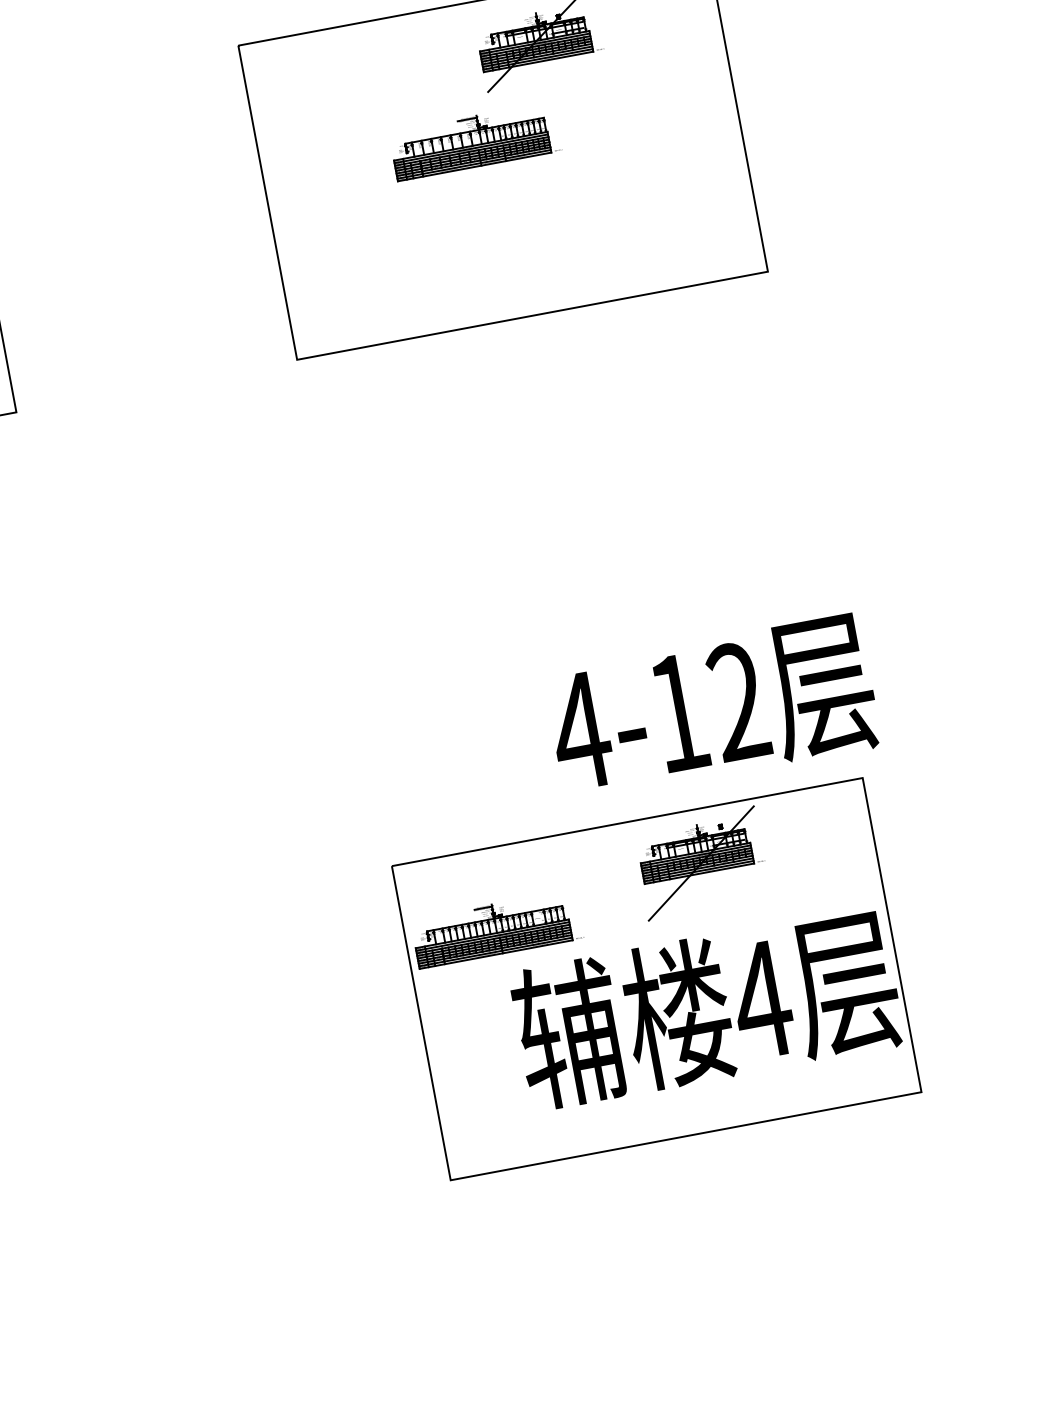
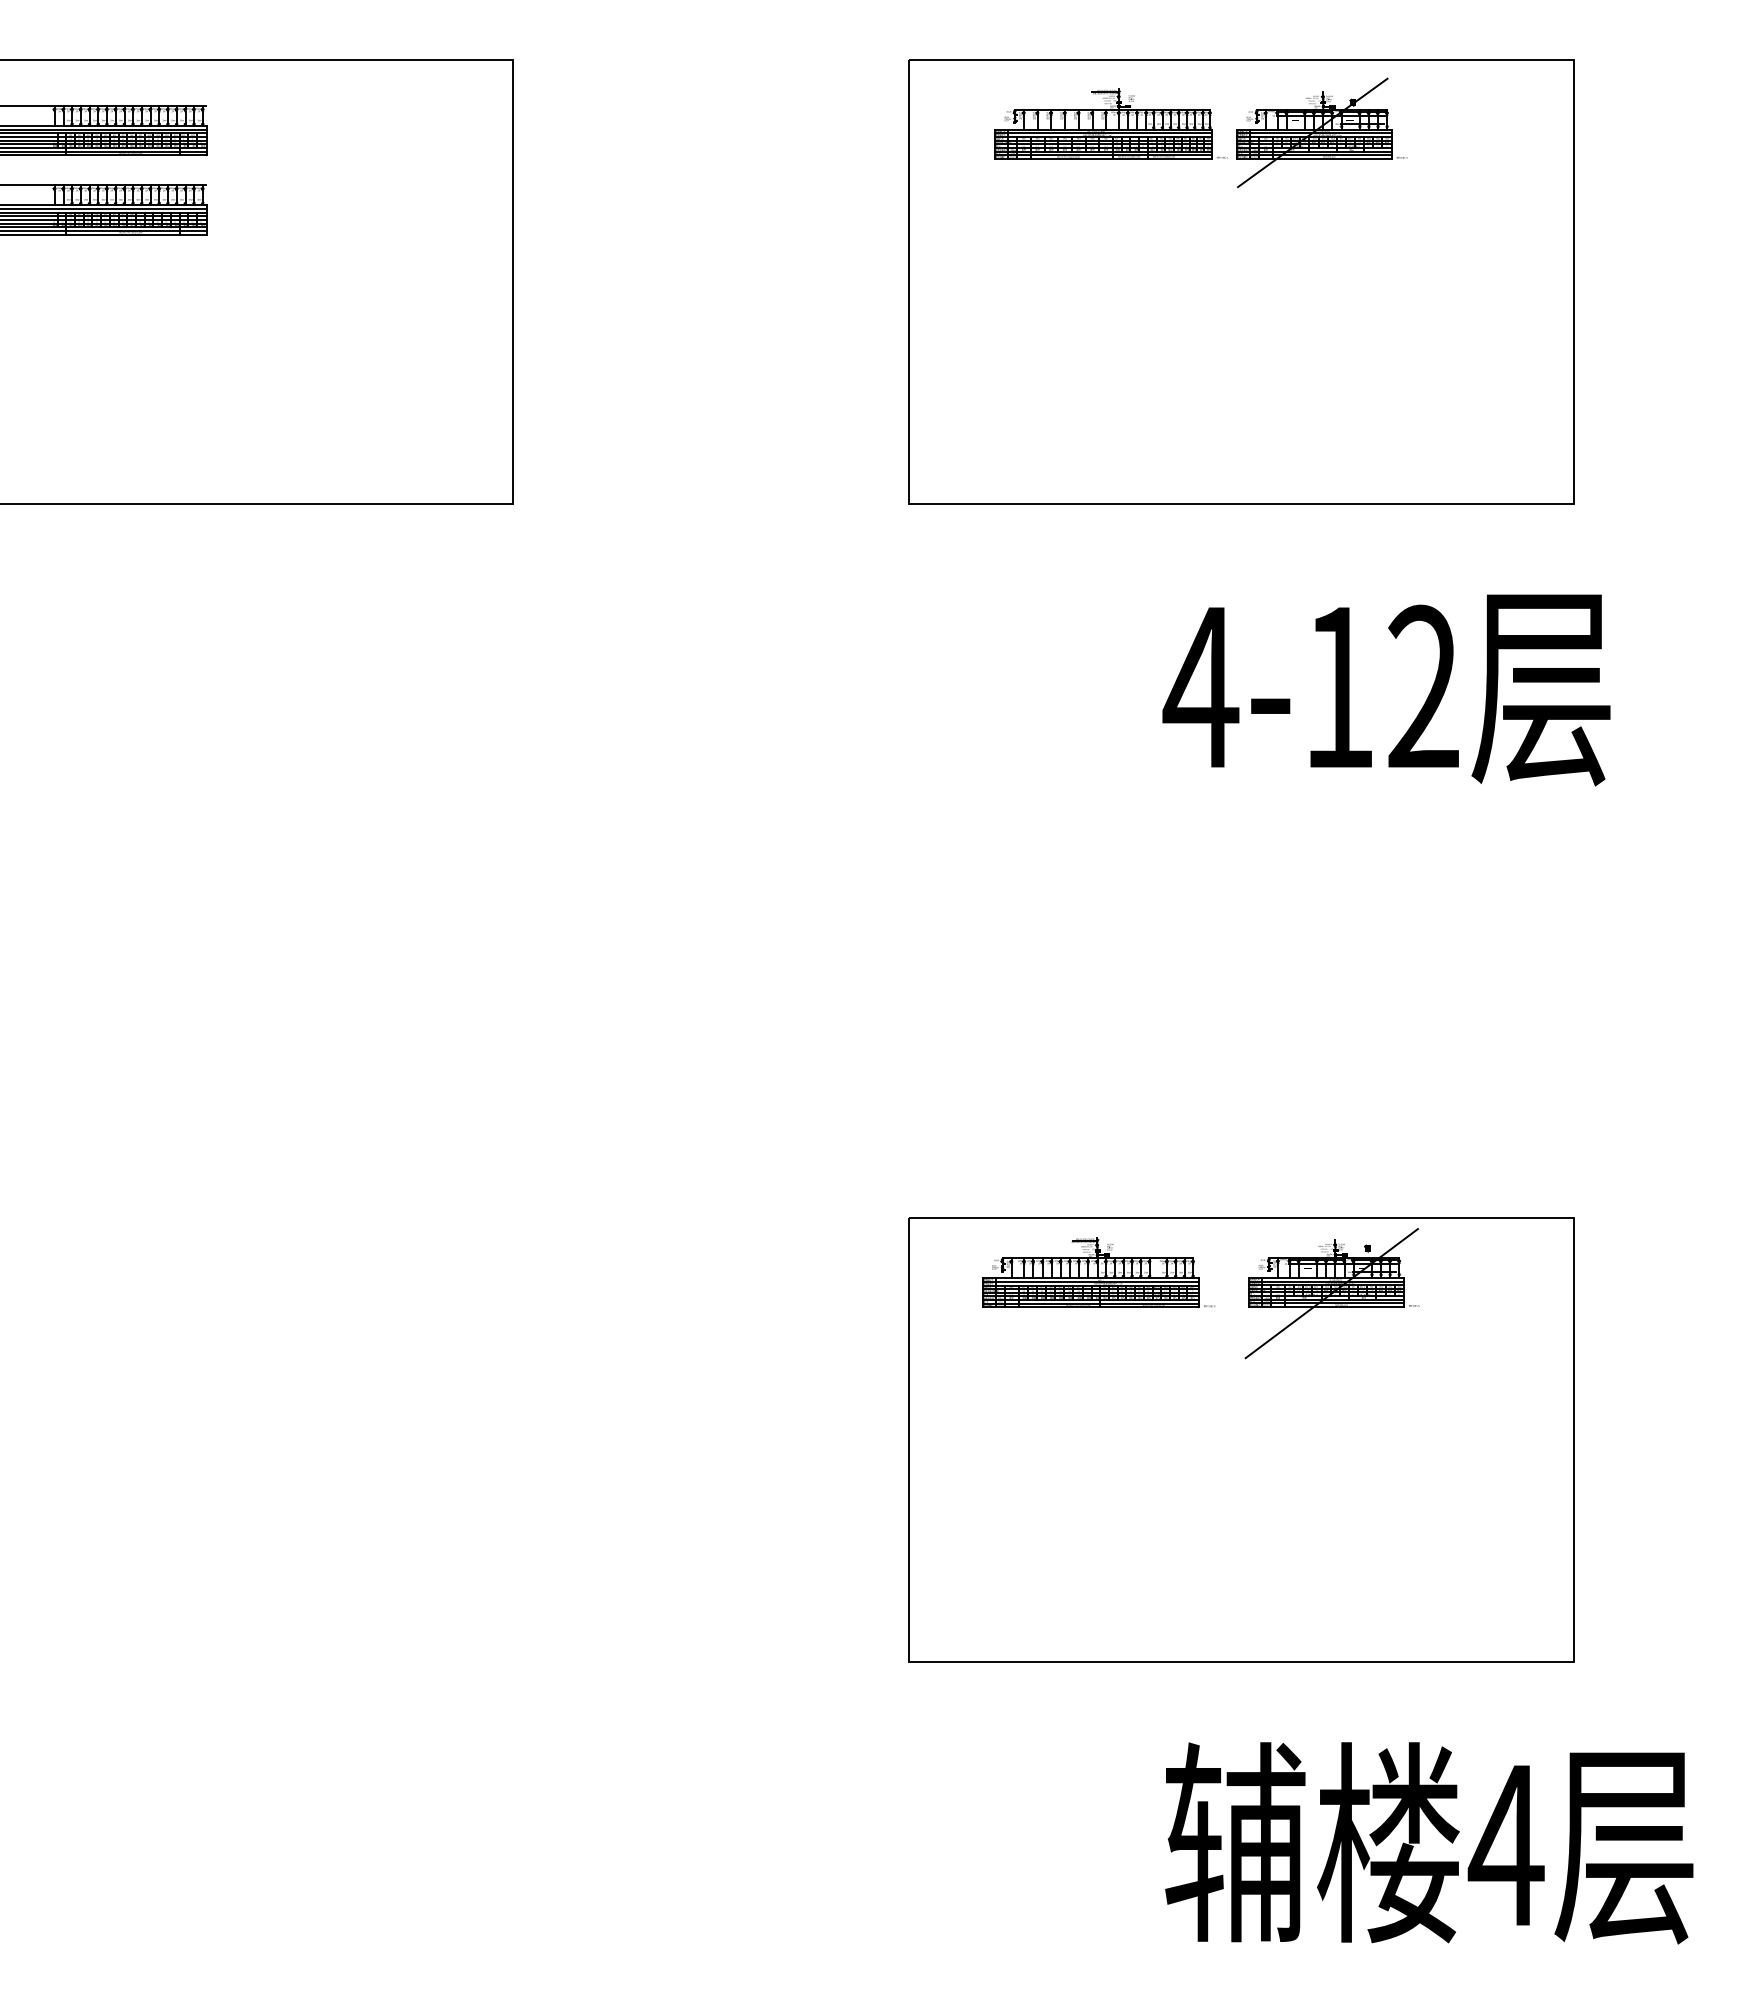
part: (474, 140) -> (1110, 123), moved
text: (712, 708) -> (1386, 690), moved
part: (497, 928) -> (1098, 1272), moved
text: (707, 1009) -> (1429, 1843), moved

